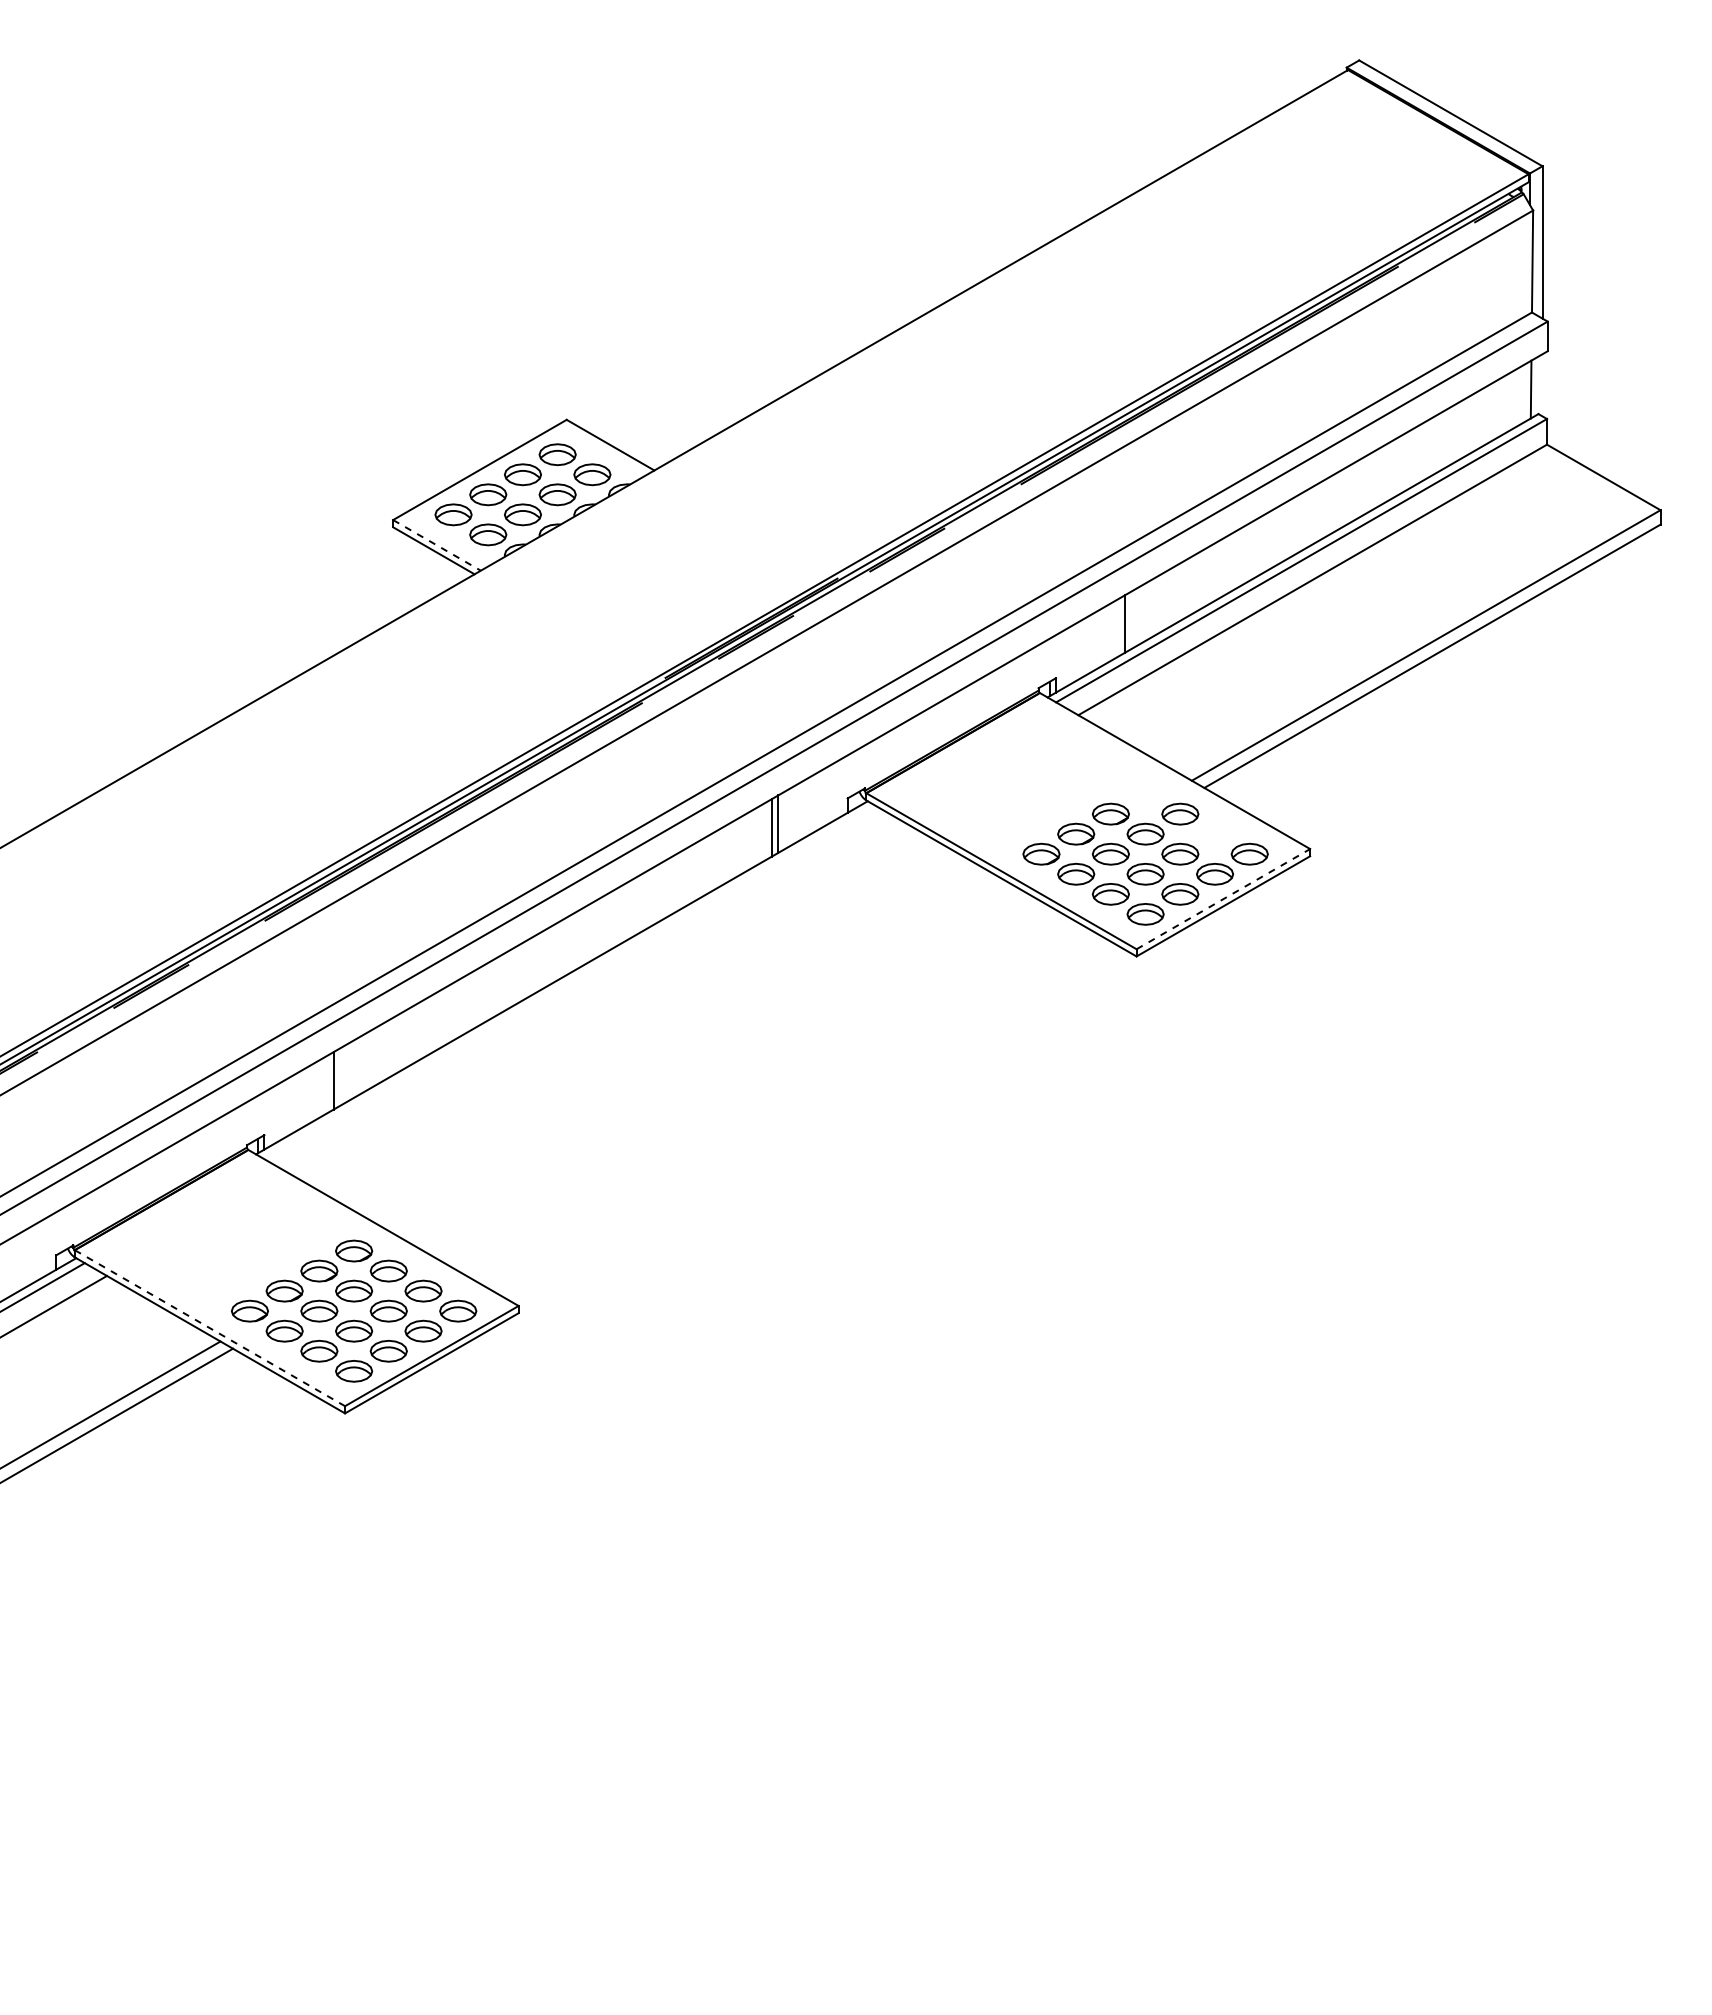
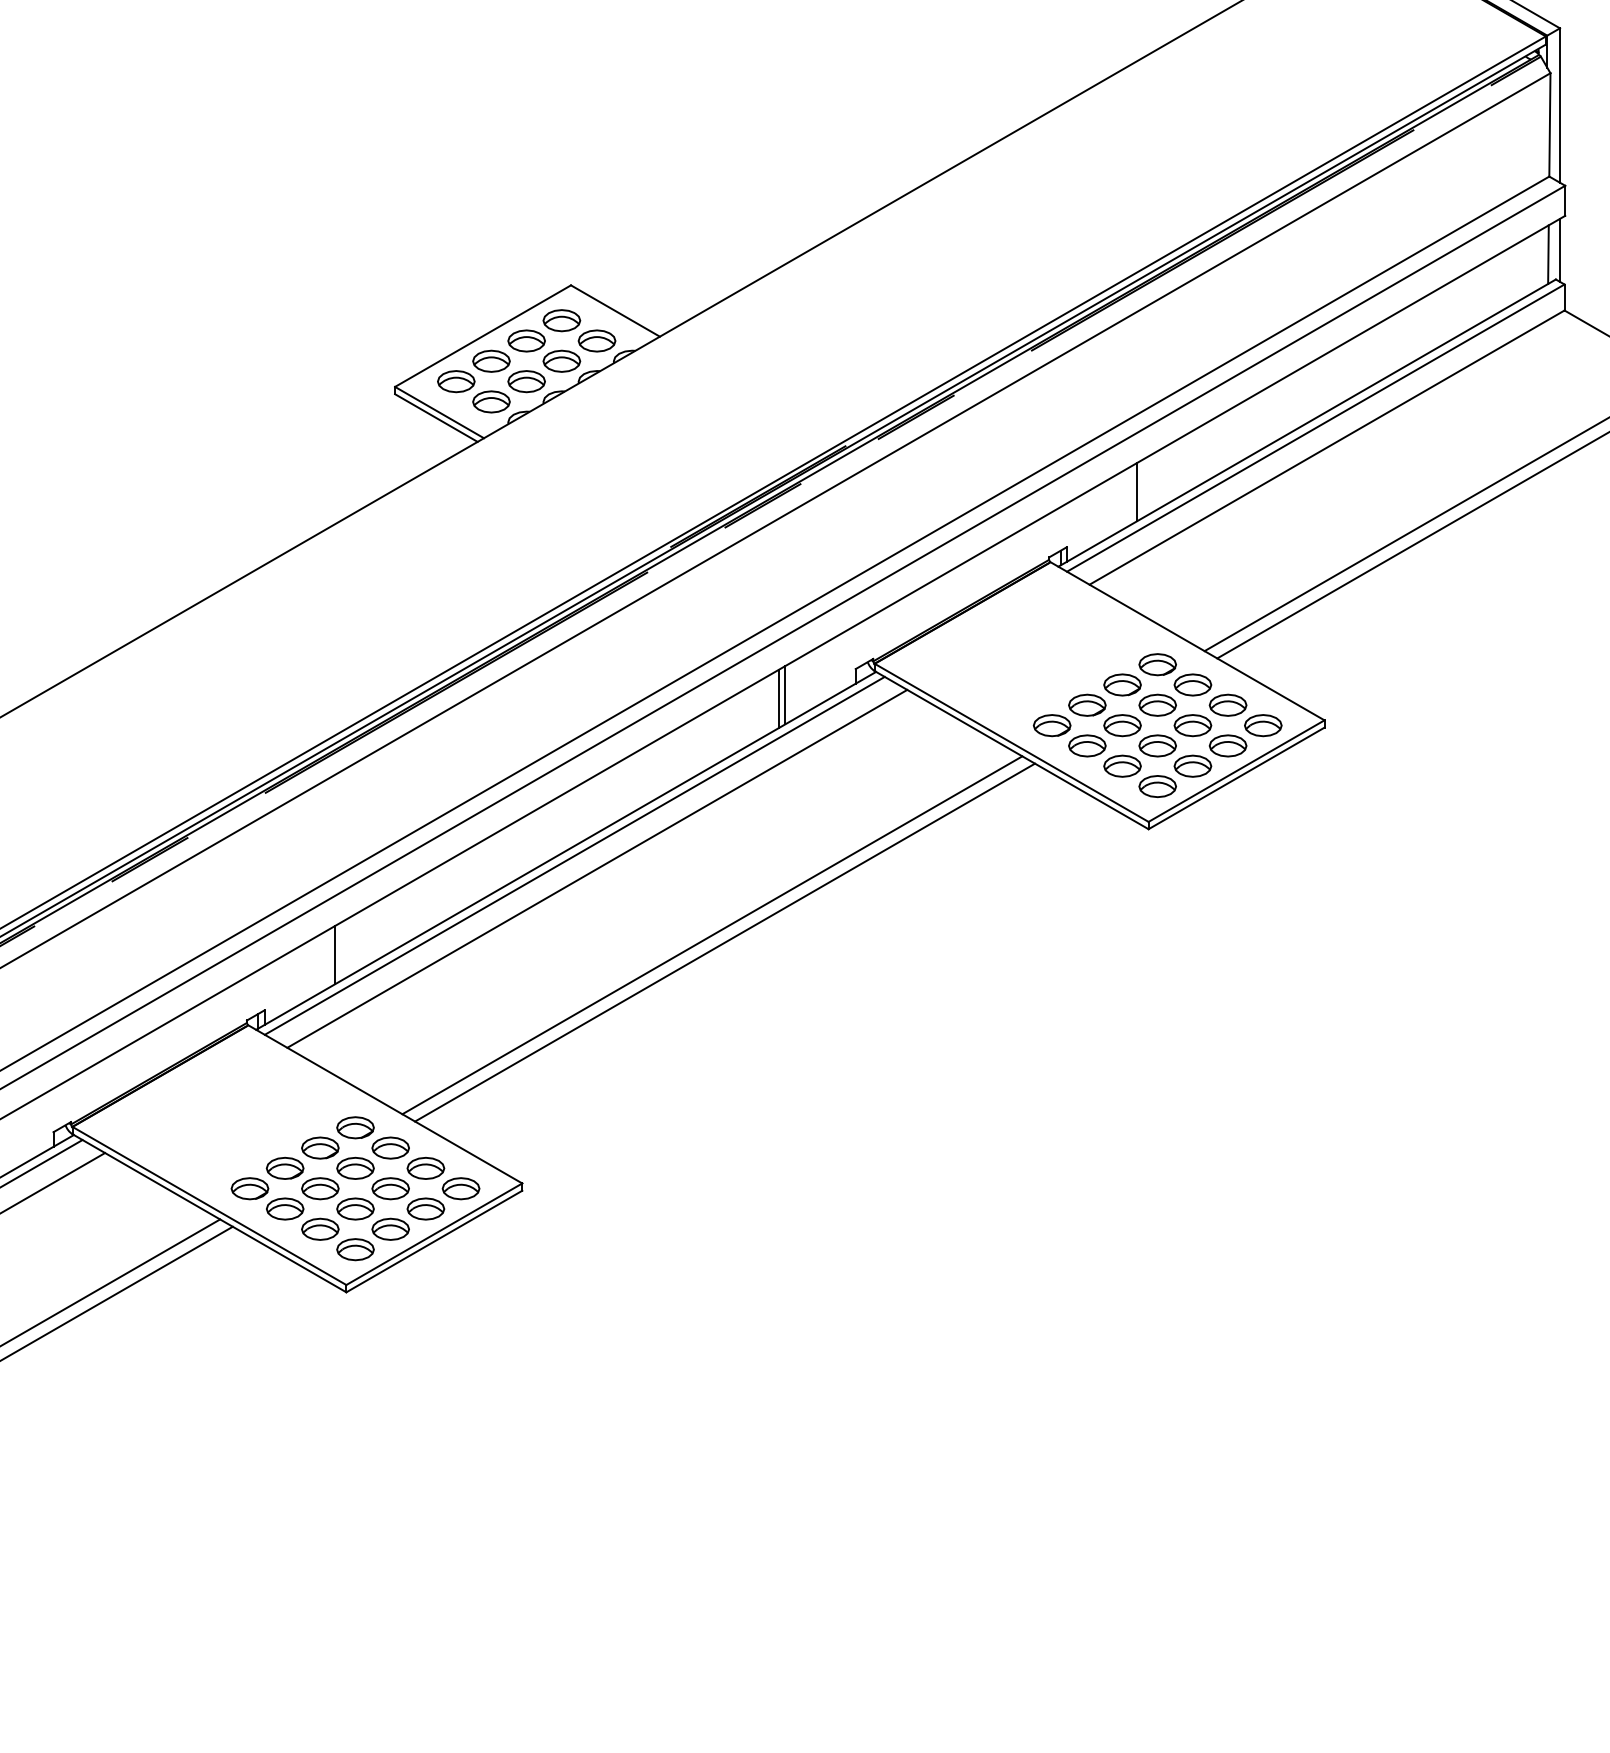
line: (1542, 385) -> (1559, 250), added
line: (437, 545) -> (440, 412), dashed -> solid
part: (1145, 793) -> (1157, 664), added
part: (1215, 833) -> (1228, 704), added
line: (1223, 898) -> (1236, 770), dashed -> solid
line: (570, 982) -> (574, 855), added
line: (592, 995) -> (597, 868), added
line: (706, 1060) -> (712, 934), added
line: (718, 1067) -> (724, 941), added
line: (210, 1328) -> (209, 1206), dashed -> solid

